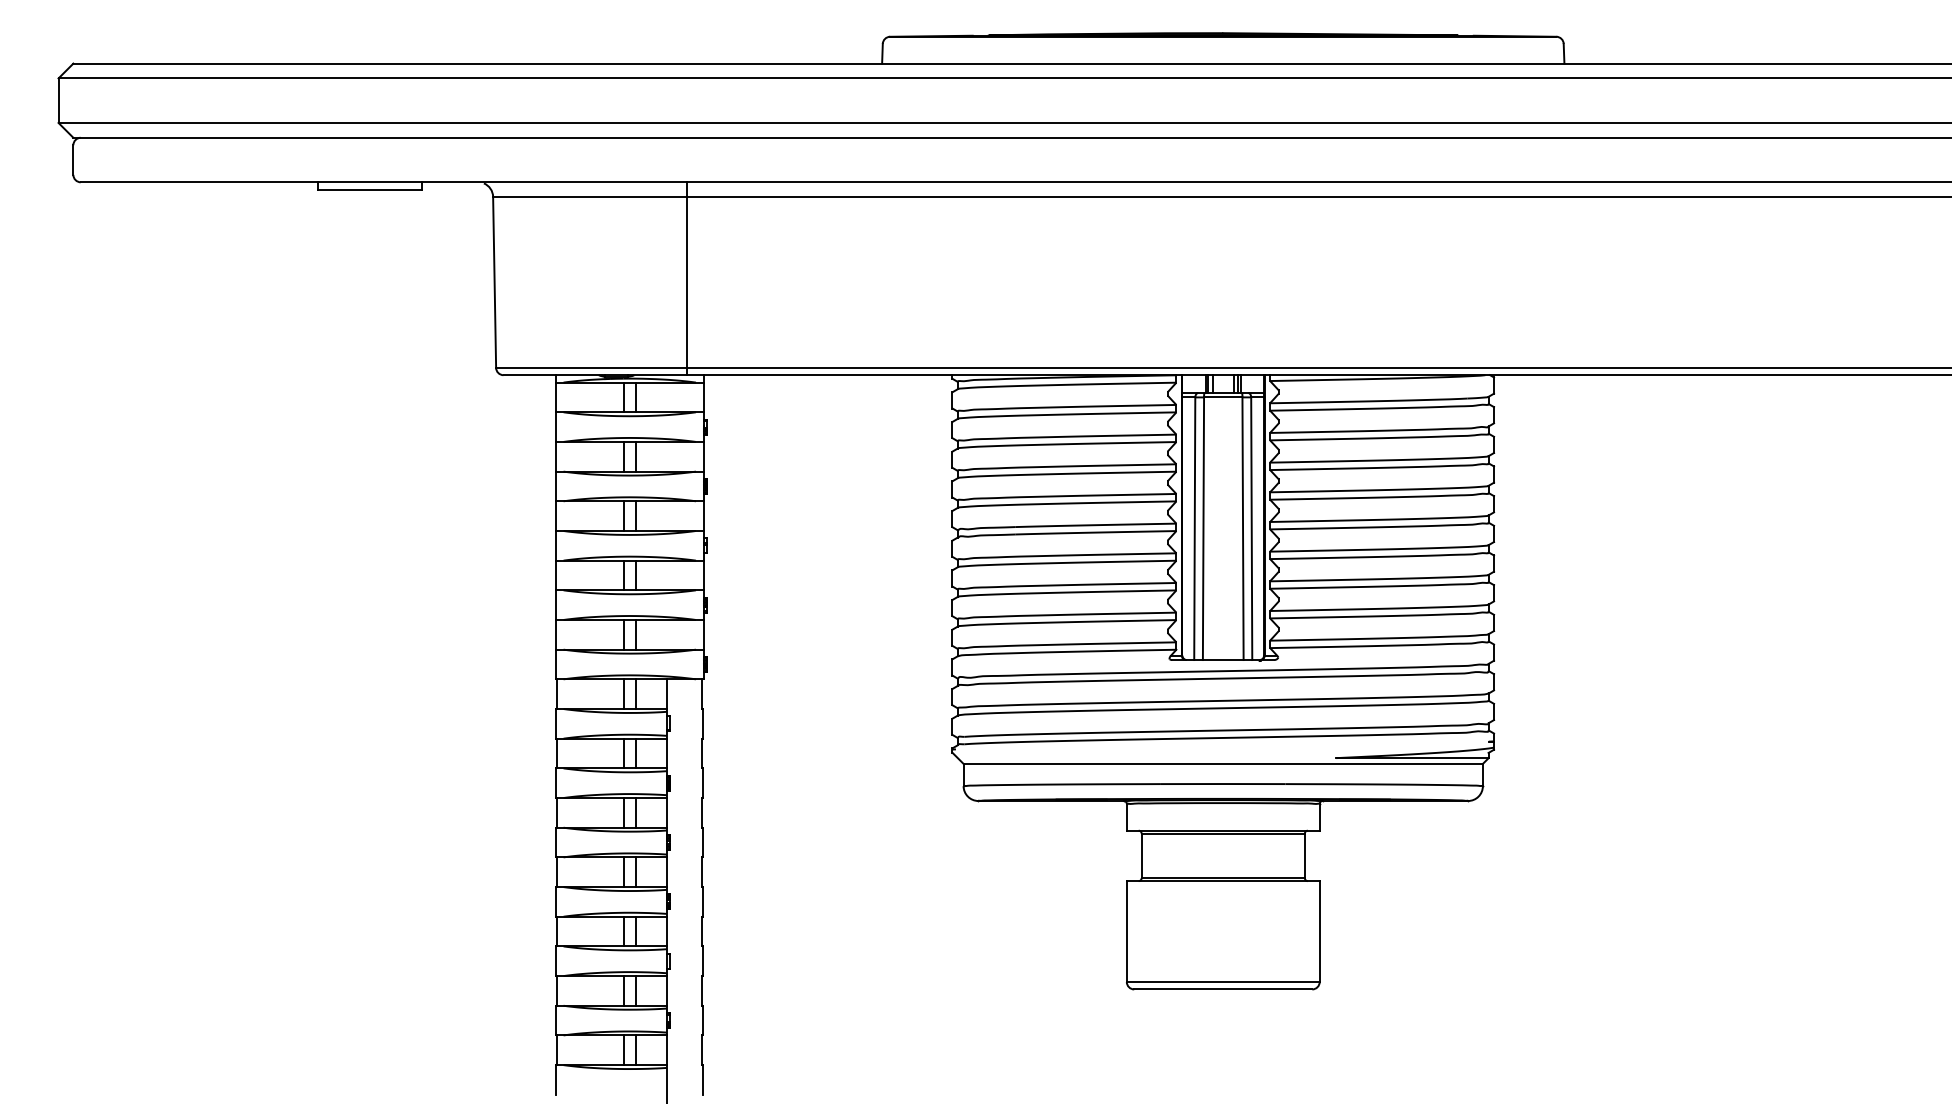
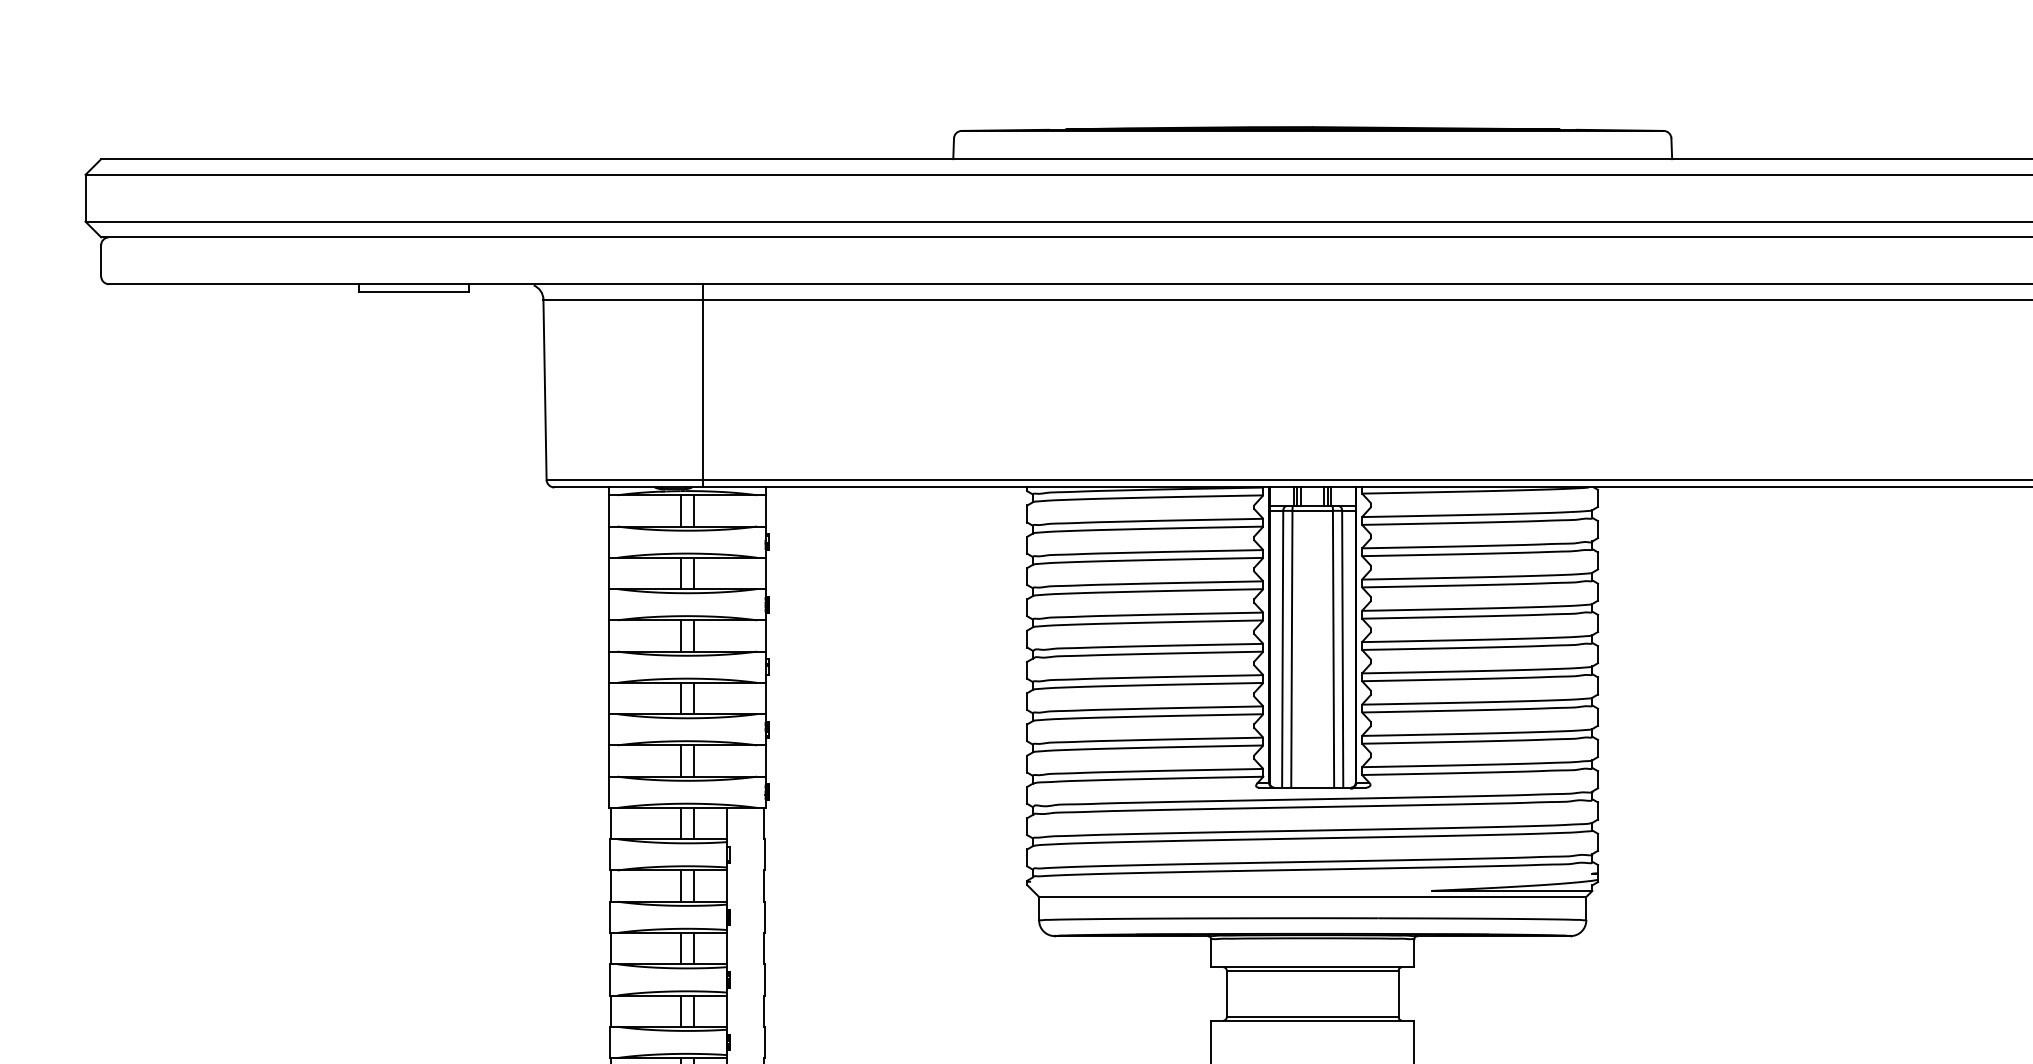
line: (686, 278) -> (702, 385), moved

